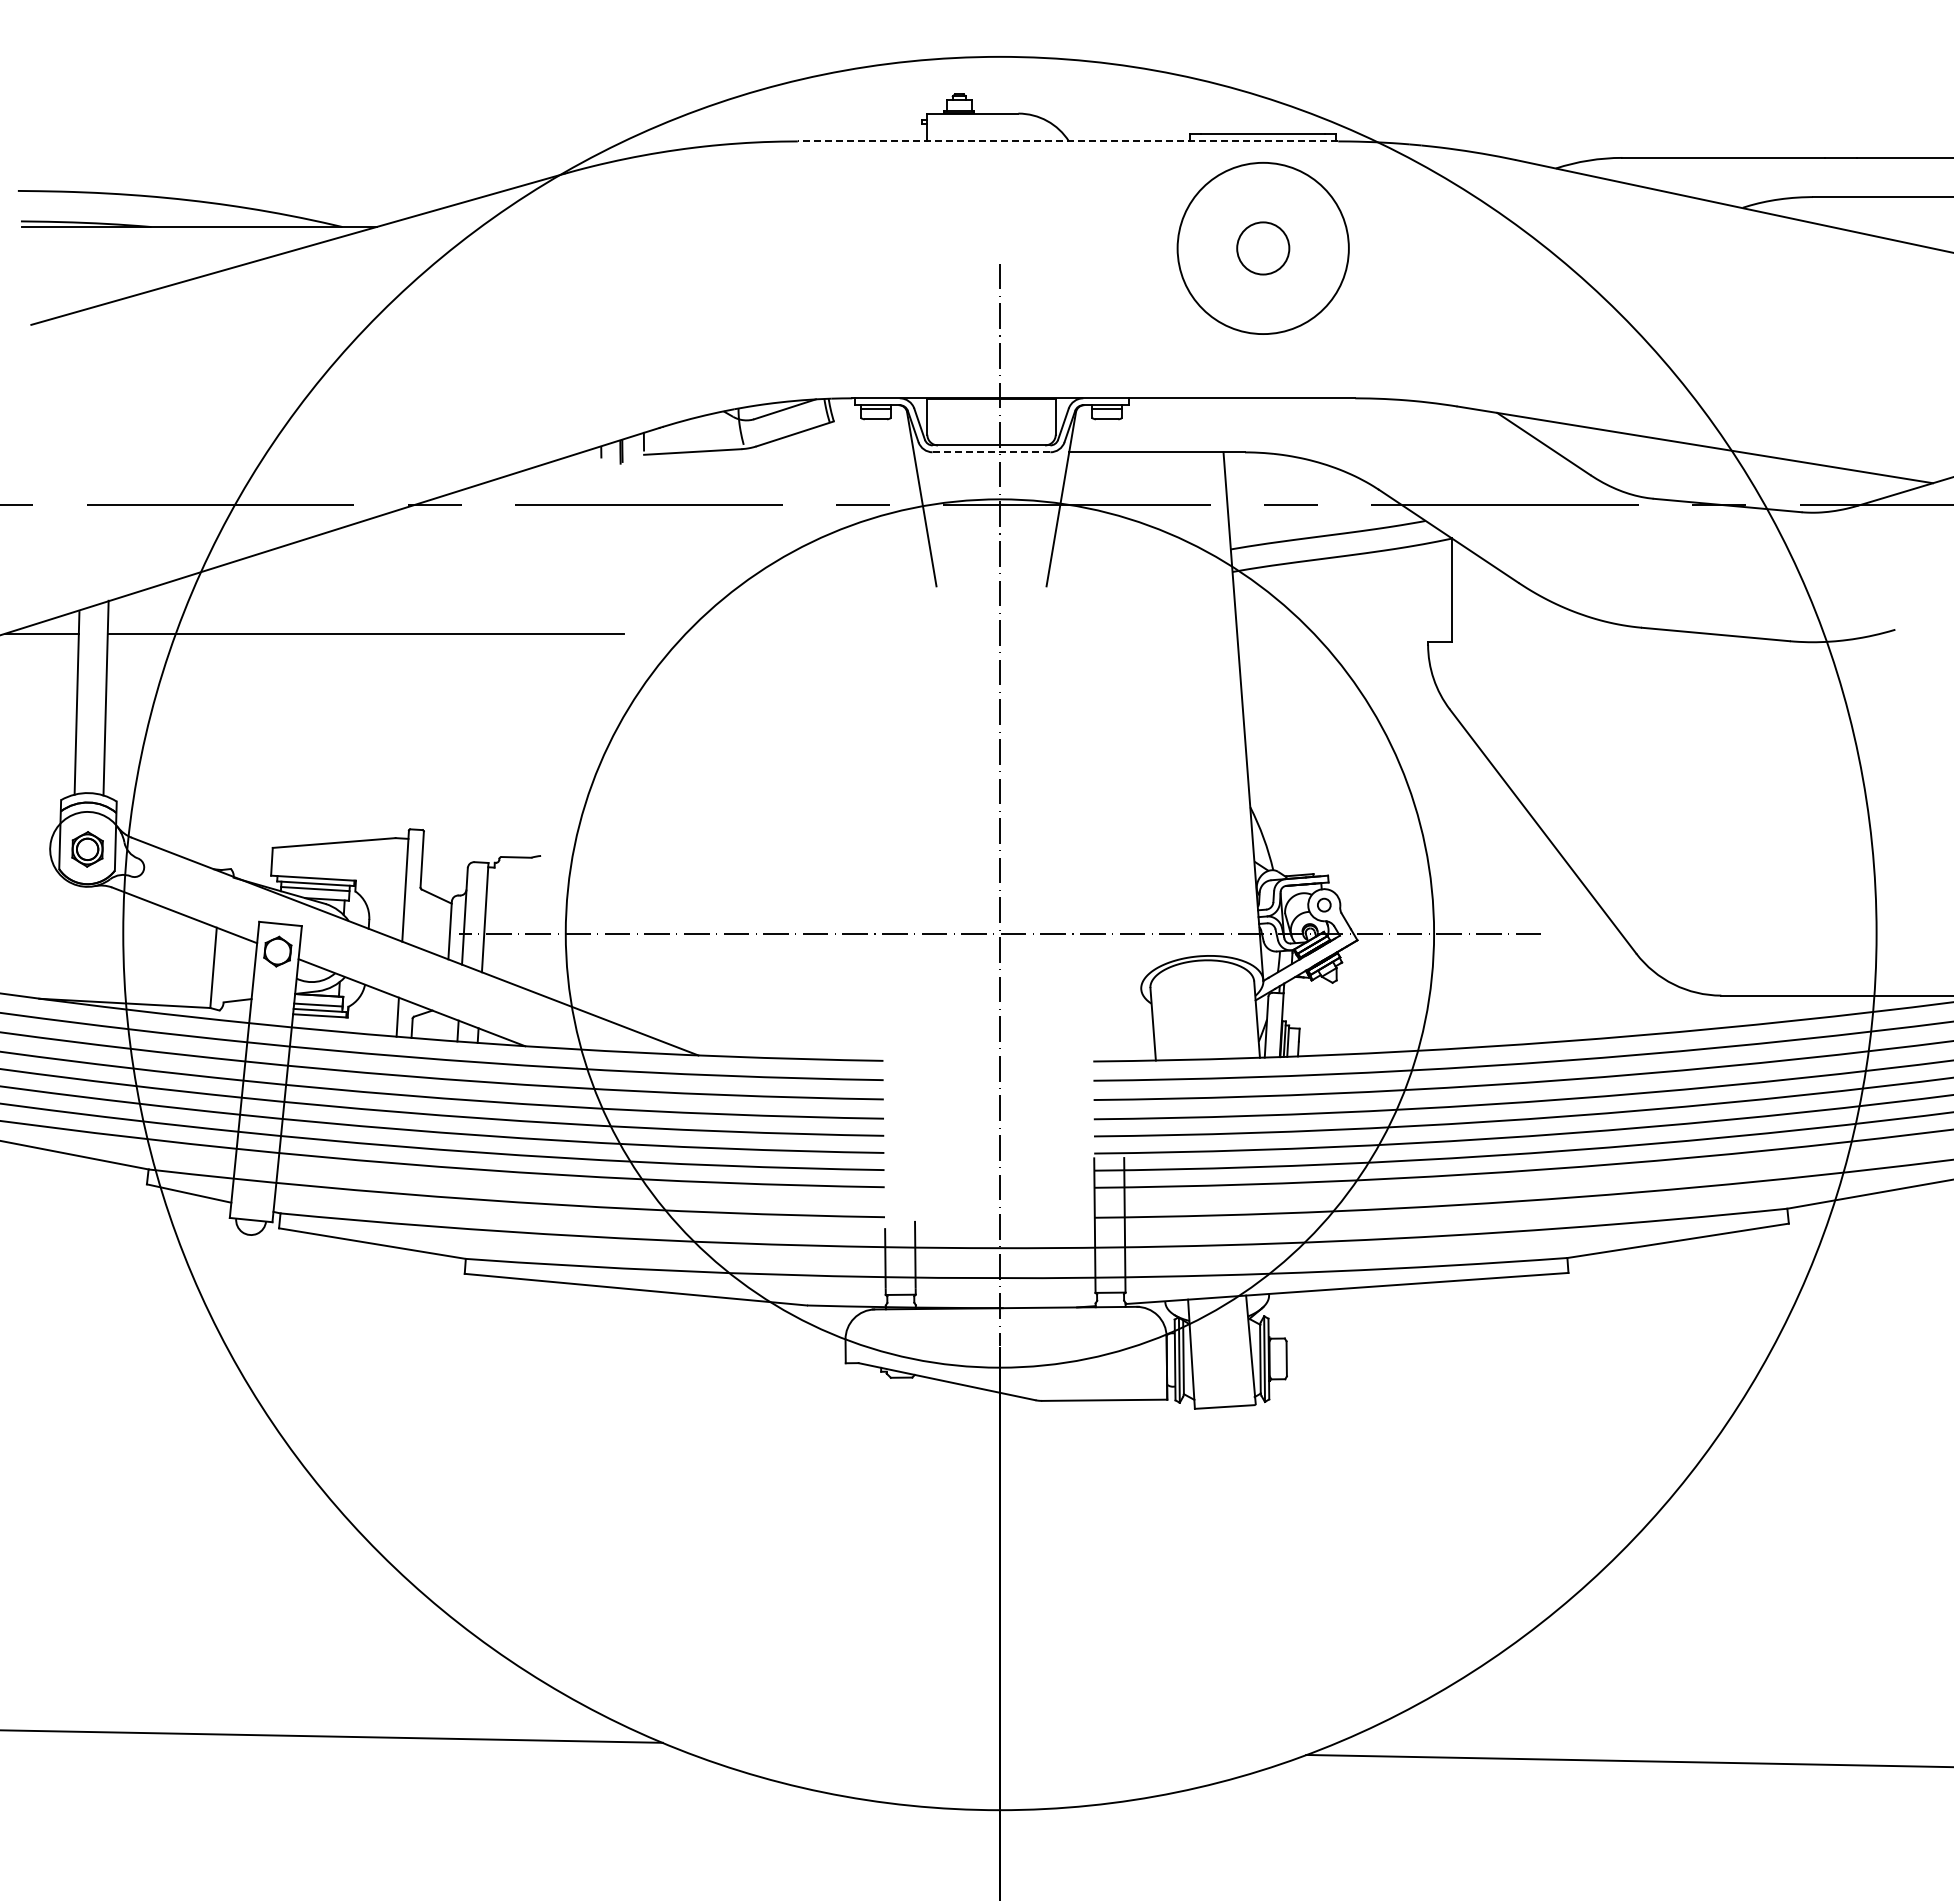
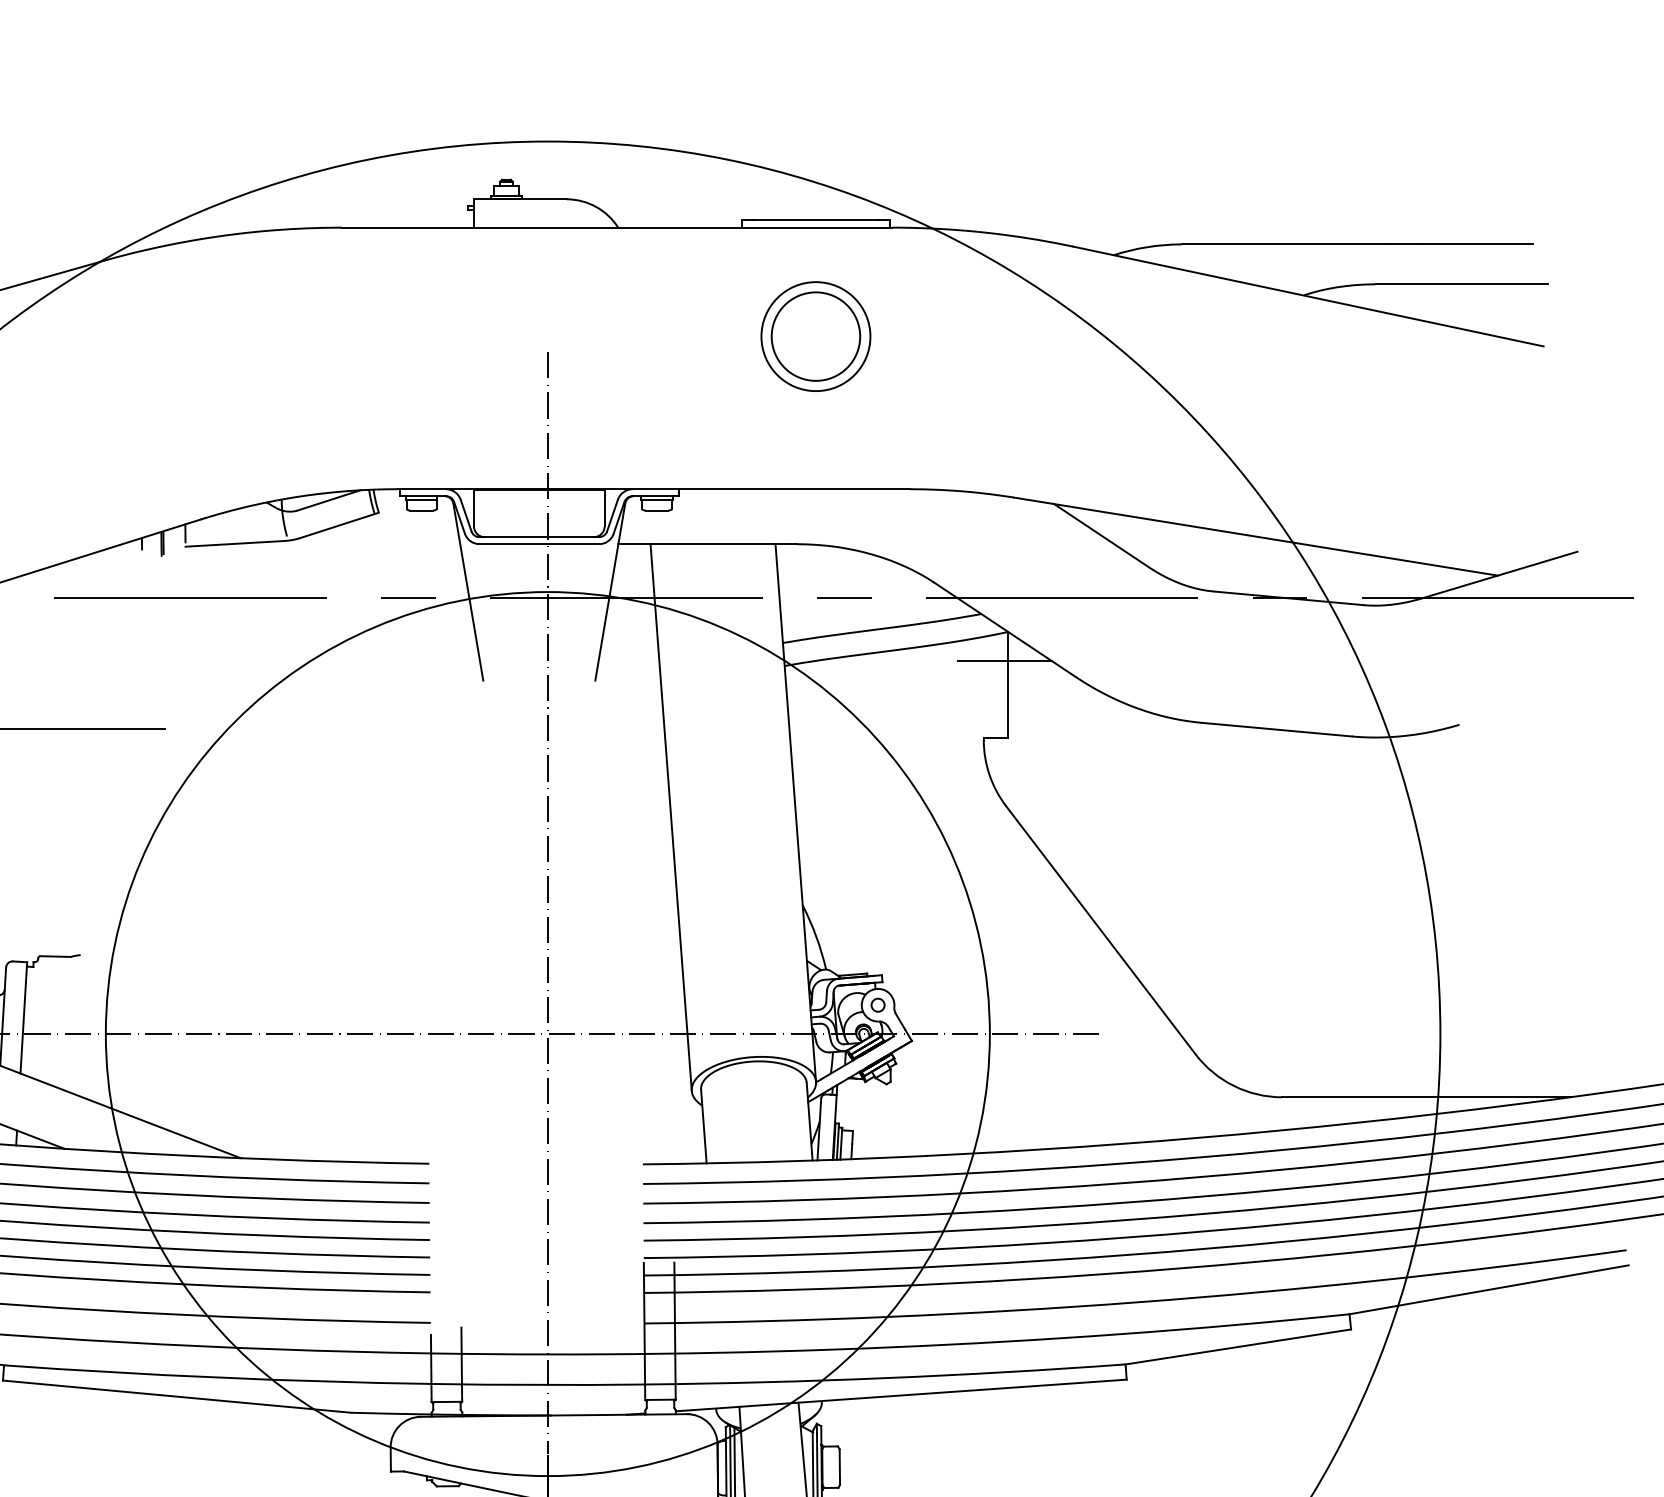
line: (1067, 141) -> (616, 227), dashed -> solid
circle: (1262, 247) -> (815, 335), size x0.62
circle: (1262, 248) -> (815, 336), size x1.67
line: (991, 452) -> (539, 544), dashed -> solid
line: (1448, 567) -> (1004, 661), added
line: (1120, 720) -> (670, 817), added

